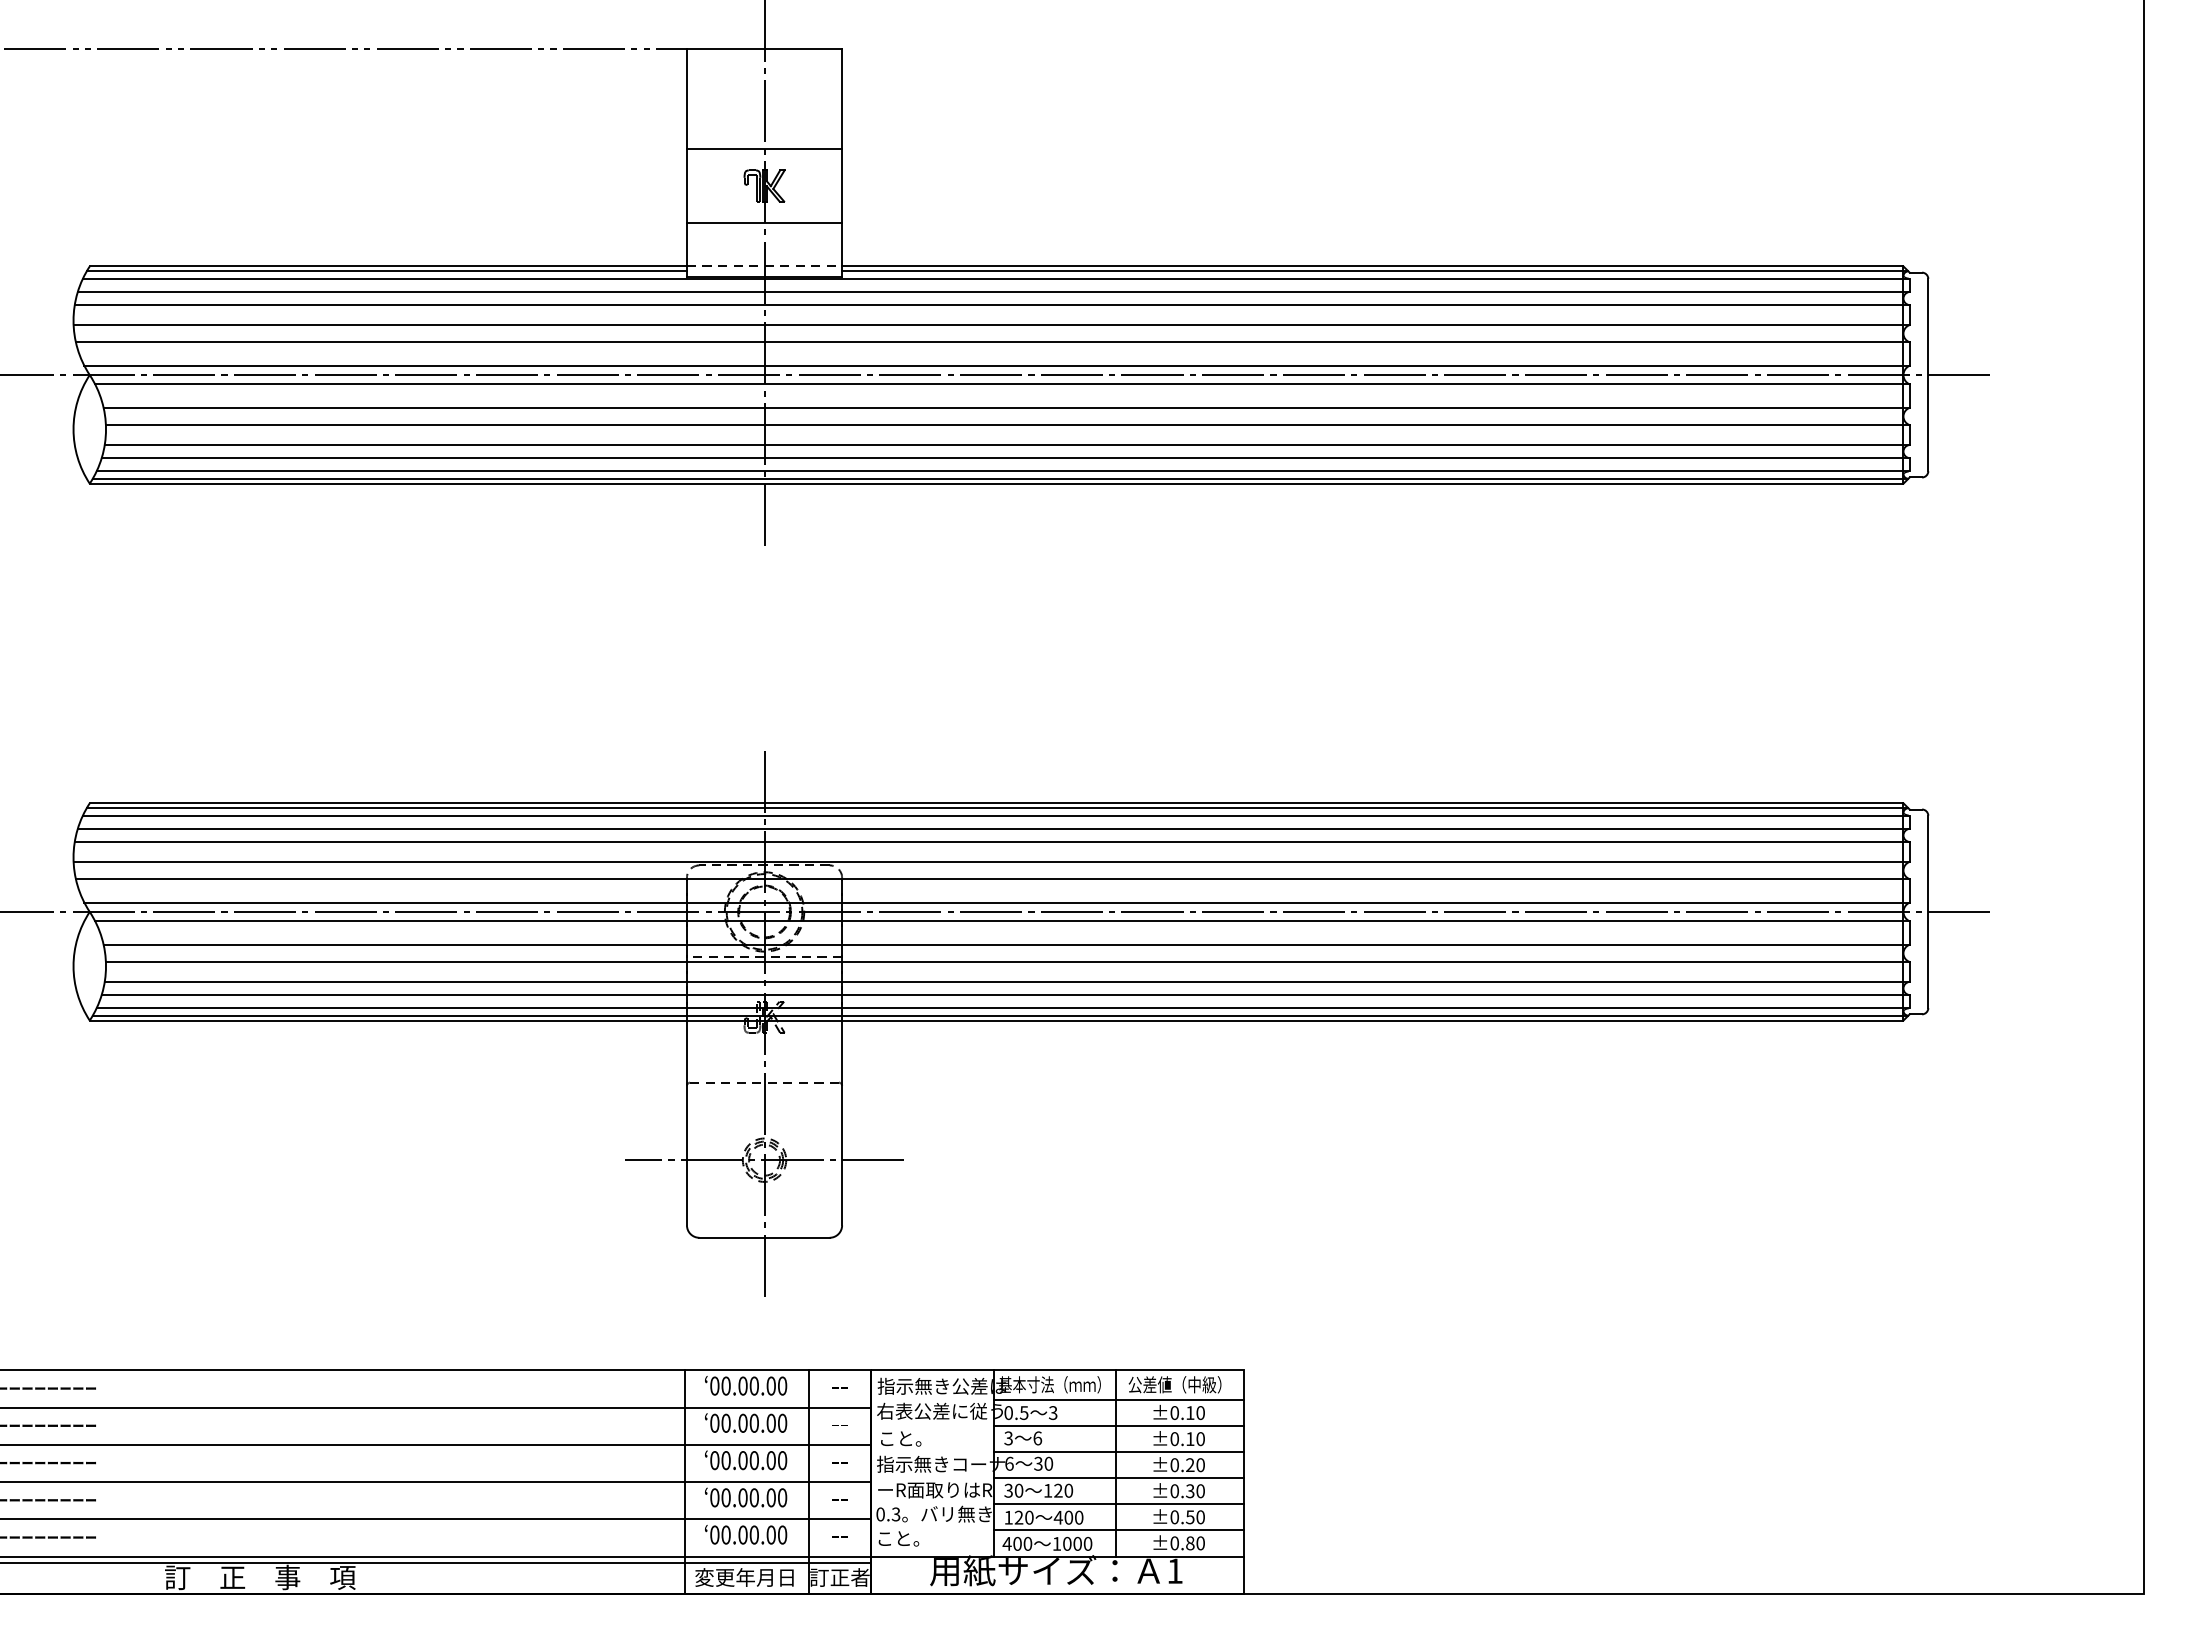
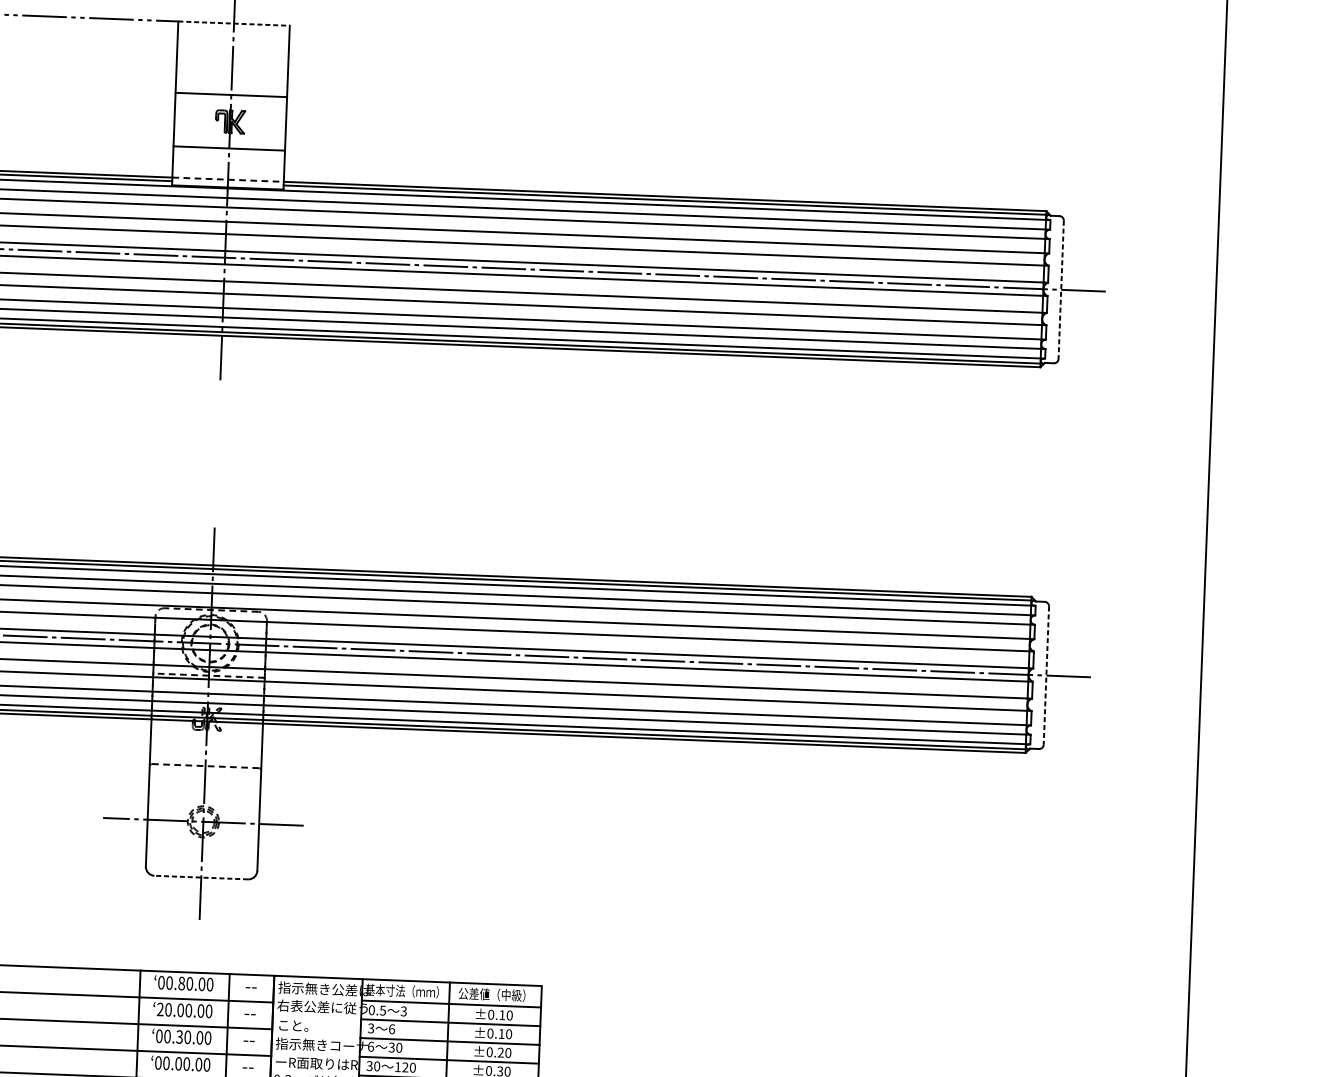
line: (764, 49) -> (234, 23), solid -> dashed
line: (1928, 375) -> (1061, 290), solid -> dashed
line: (1928, 912) -> (1046, 676), solid -> dashed
line: (764, 1237) -> (201, 877), solid -> dashed
text: (742, 1386) -> (181, 983), 00.00.00 -> 00.80.00
text: (714, 1422) -> (160, 1008), 00.00.00 -> 20.00.00
text: (742, 1460) -> (179, 1036), 00.00.00 -> 00.30.00

